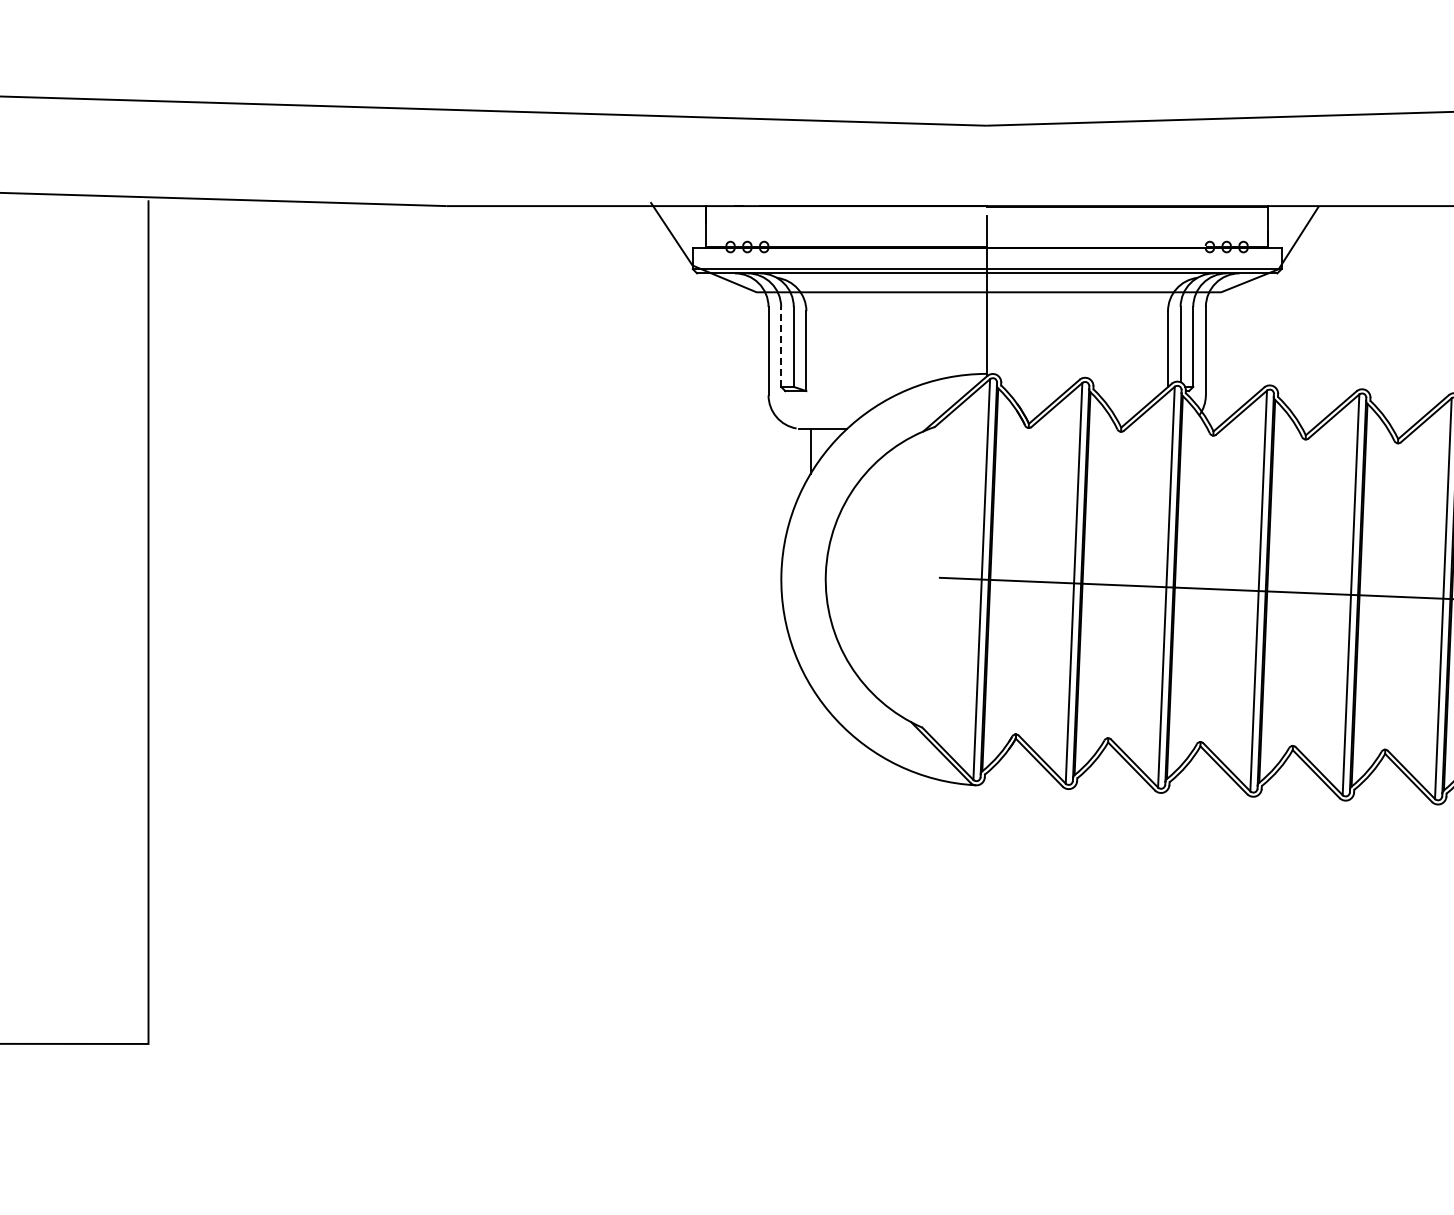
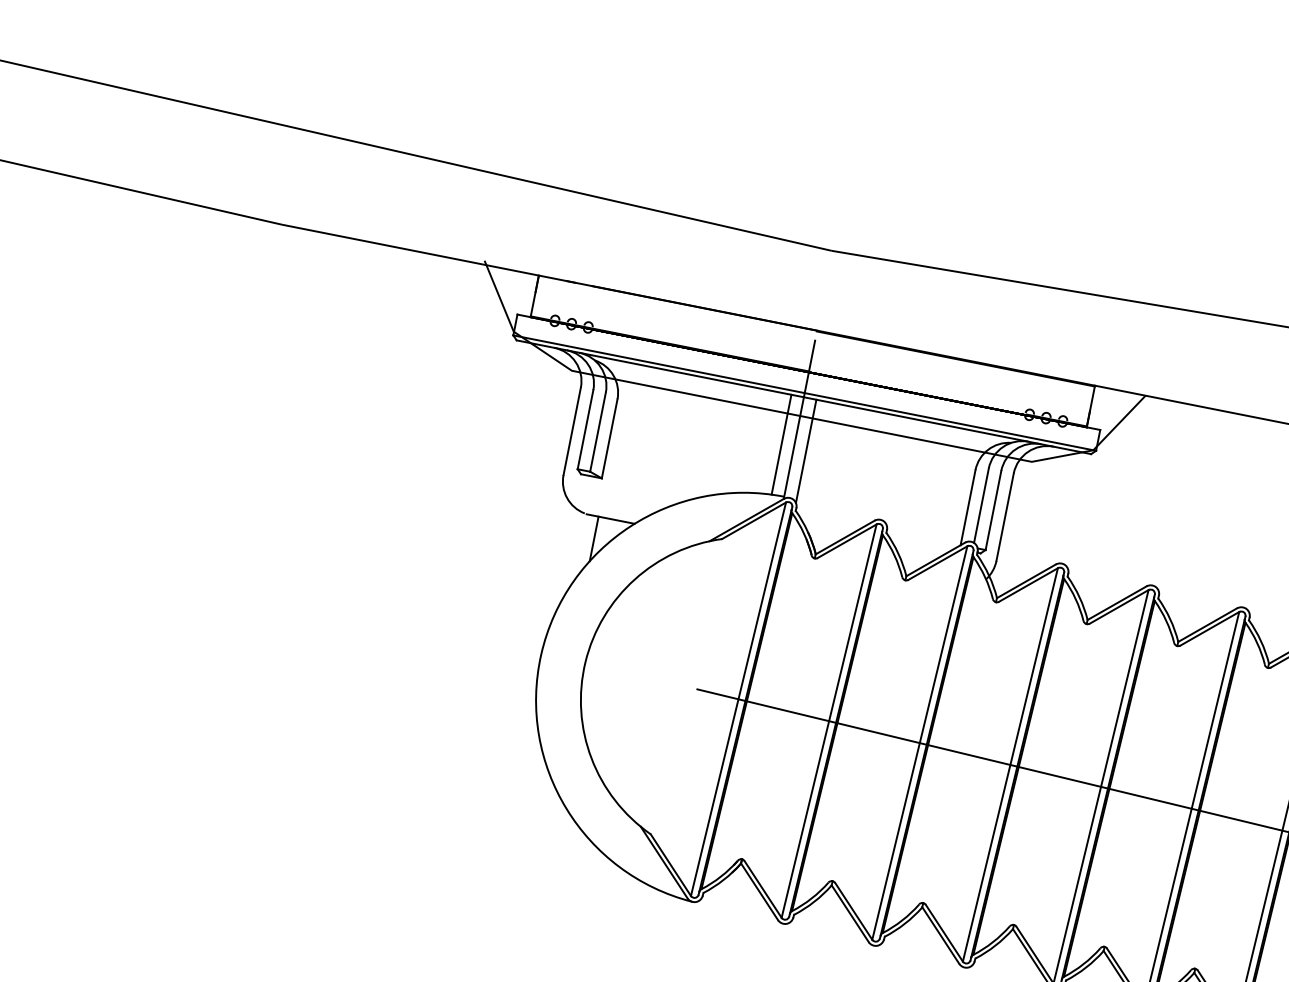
line: (974, 323) -> (781, 444), added
line: (999, 325) -> (805, 451), added
line: (781, 346) -> (585, 429), dashed -> solid

